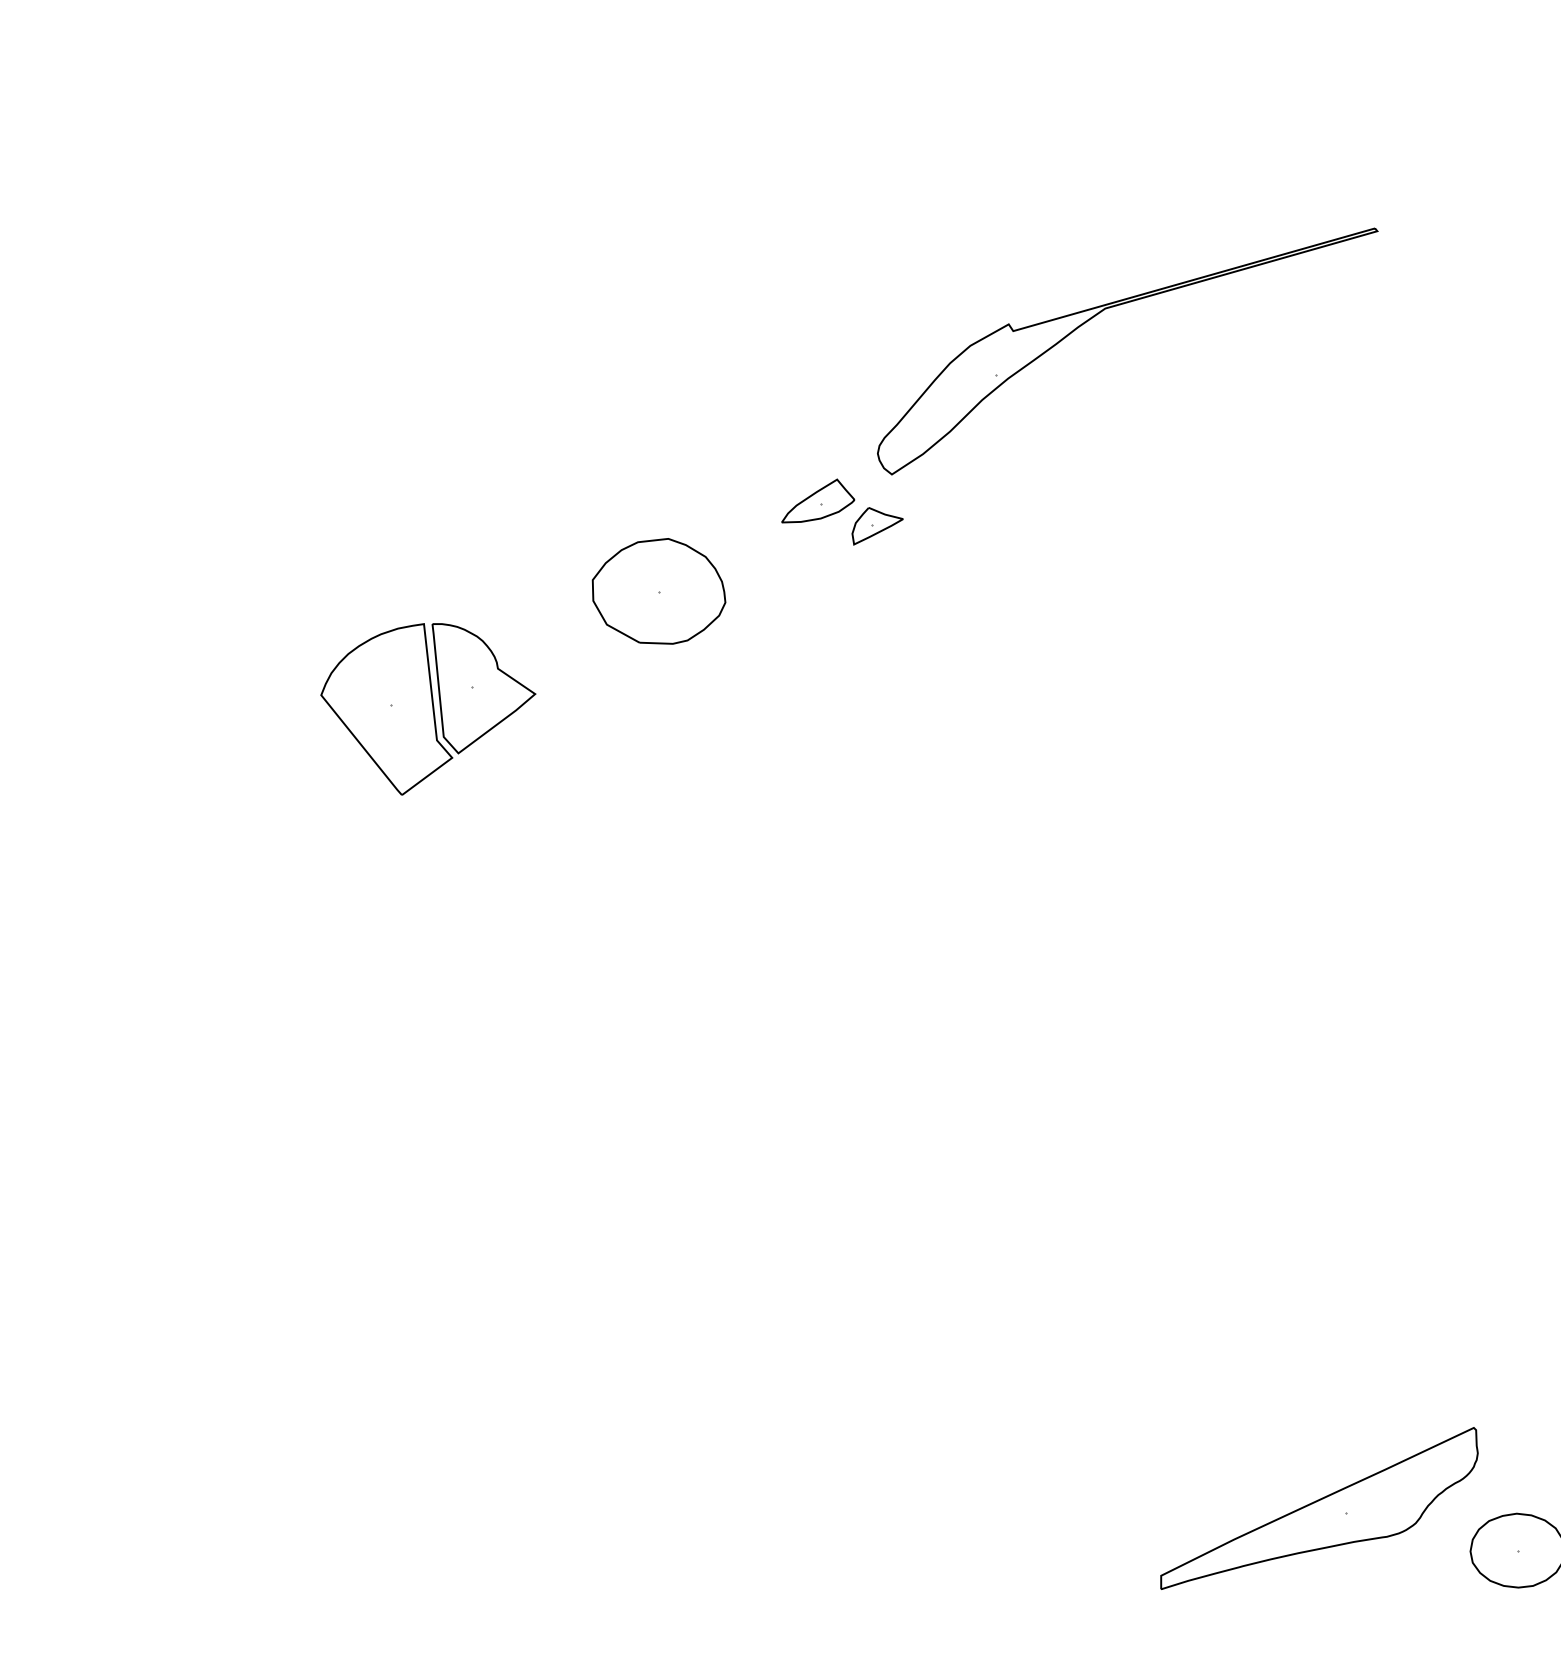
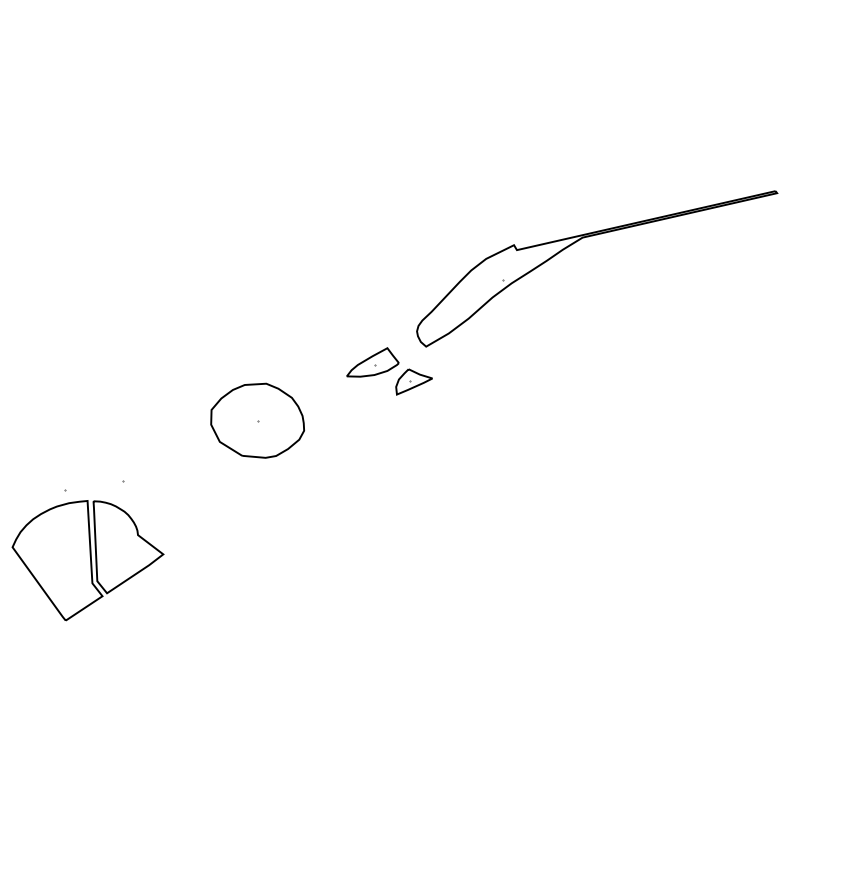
part: (428, 709) -> (87, 561), moved

